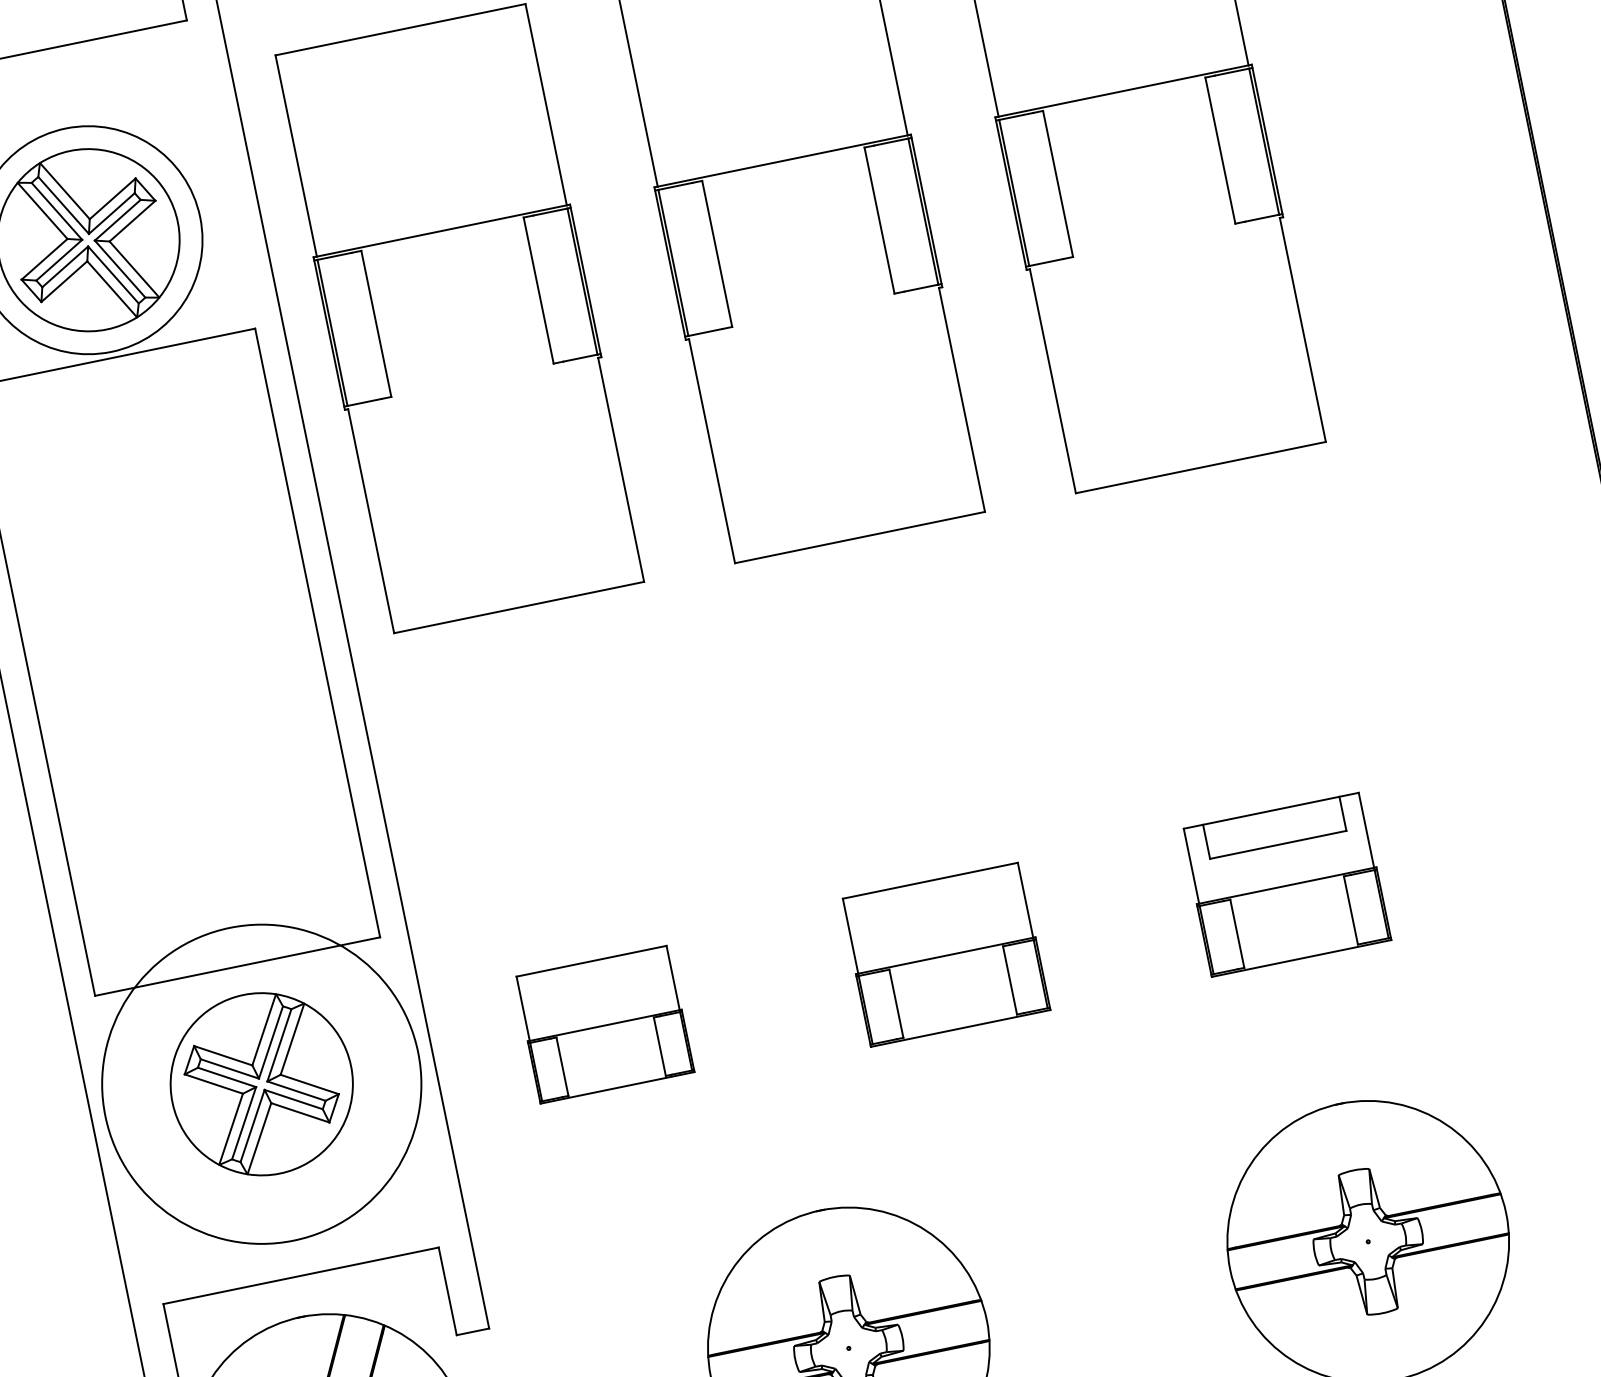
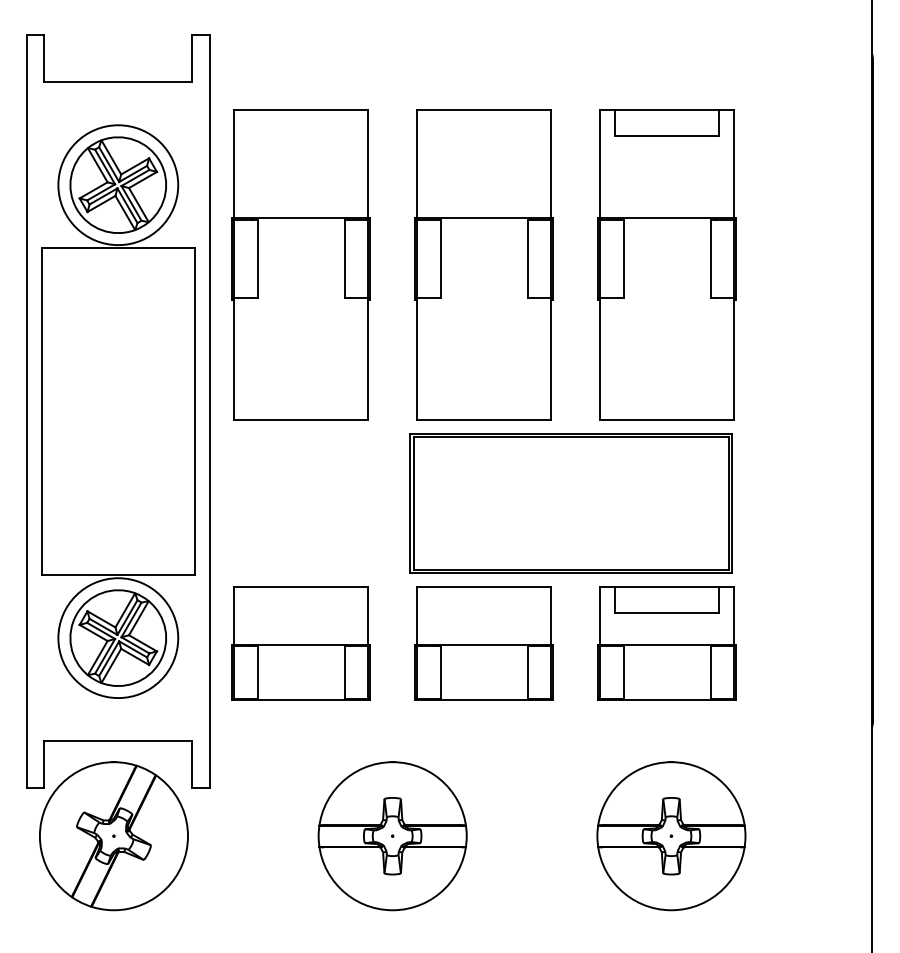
part: (1052, 660) -> (570, 503), added
part: (1285, 884) -> (666, 643), size x1.43
part: (944, 954) -> (483, 643), size x1.43
part: (603, 1024) -> (300, 643), size x1.67
circle: (262, 1084) -> (118, 638), size x0.71

